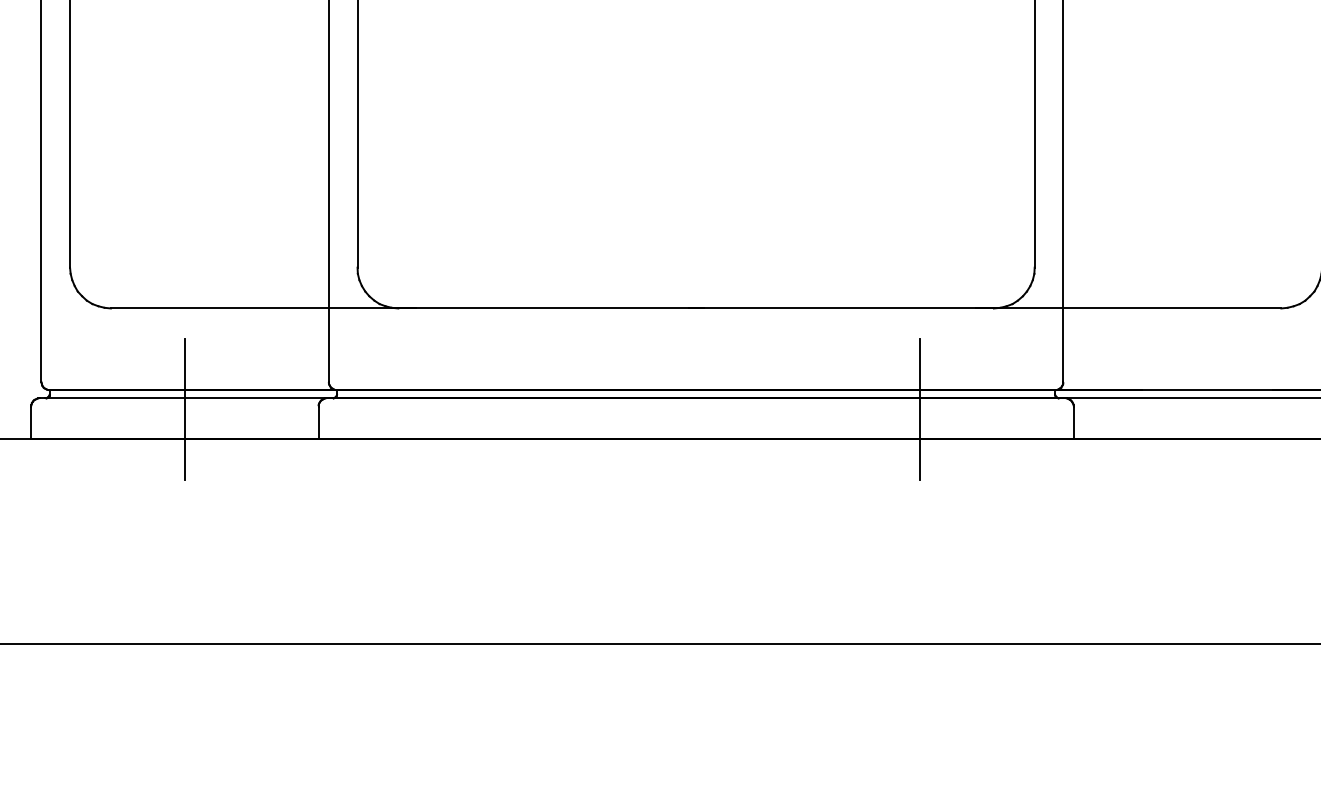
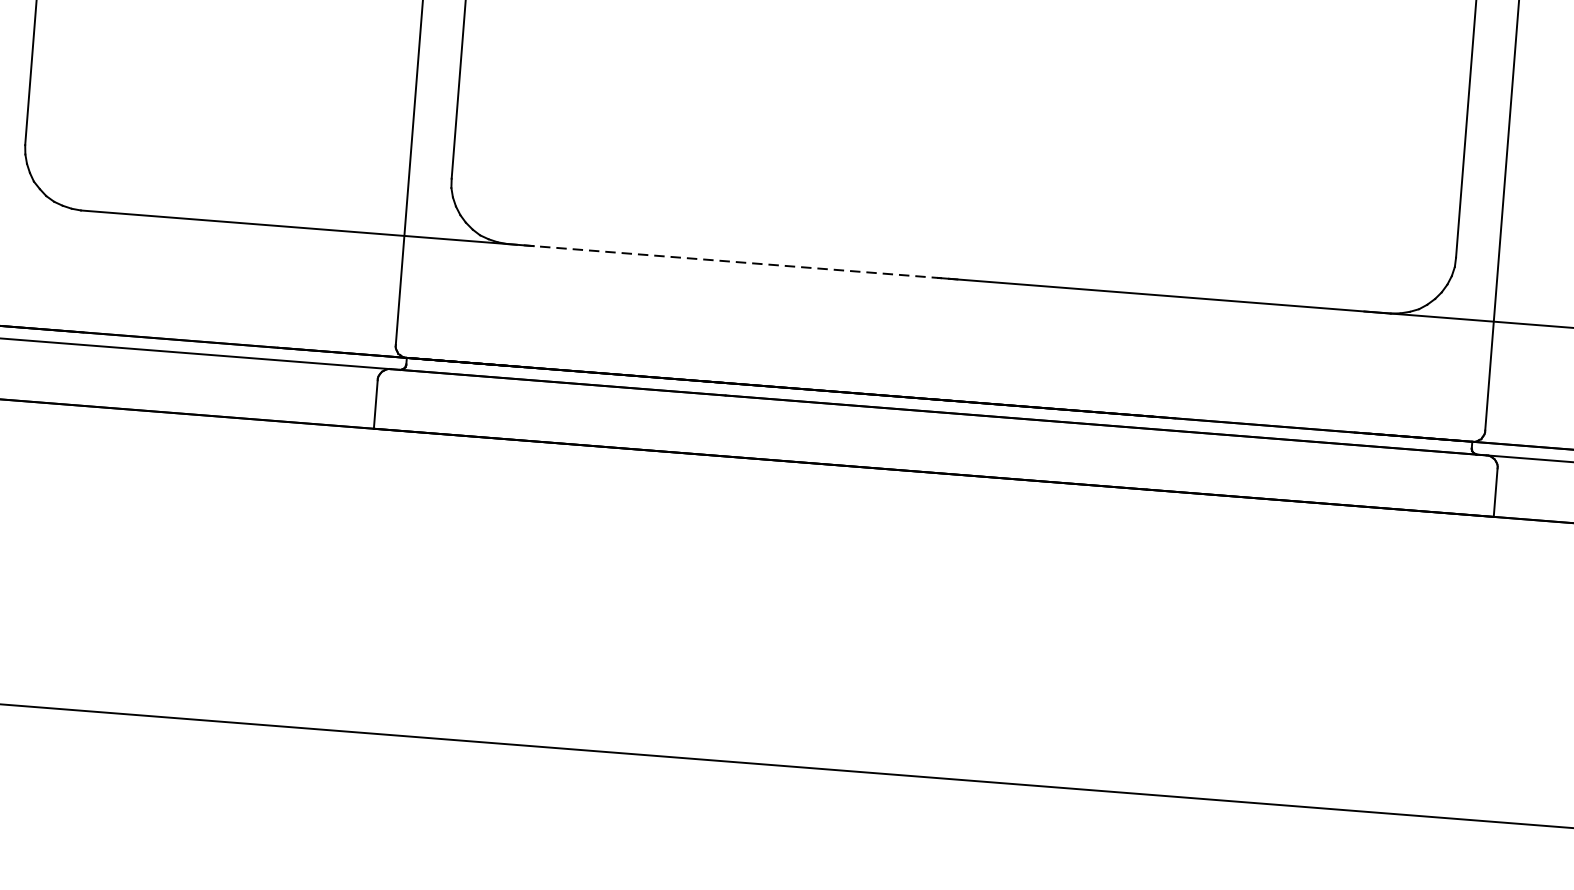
line: (550, 308) -> (733, 261), solid -> dashed
line: (184, 409) -> (178, 368), removed
line: (920, 409) -> (1270, 454), removed

